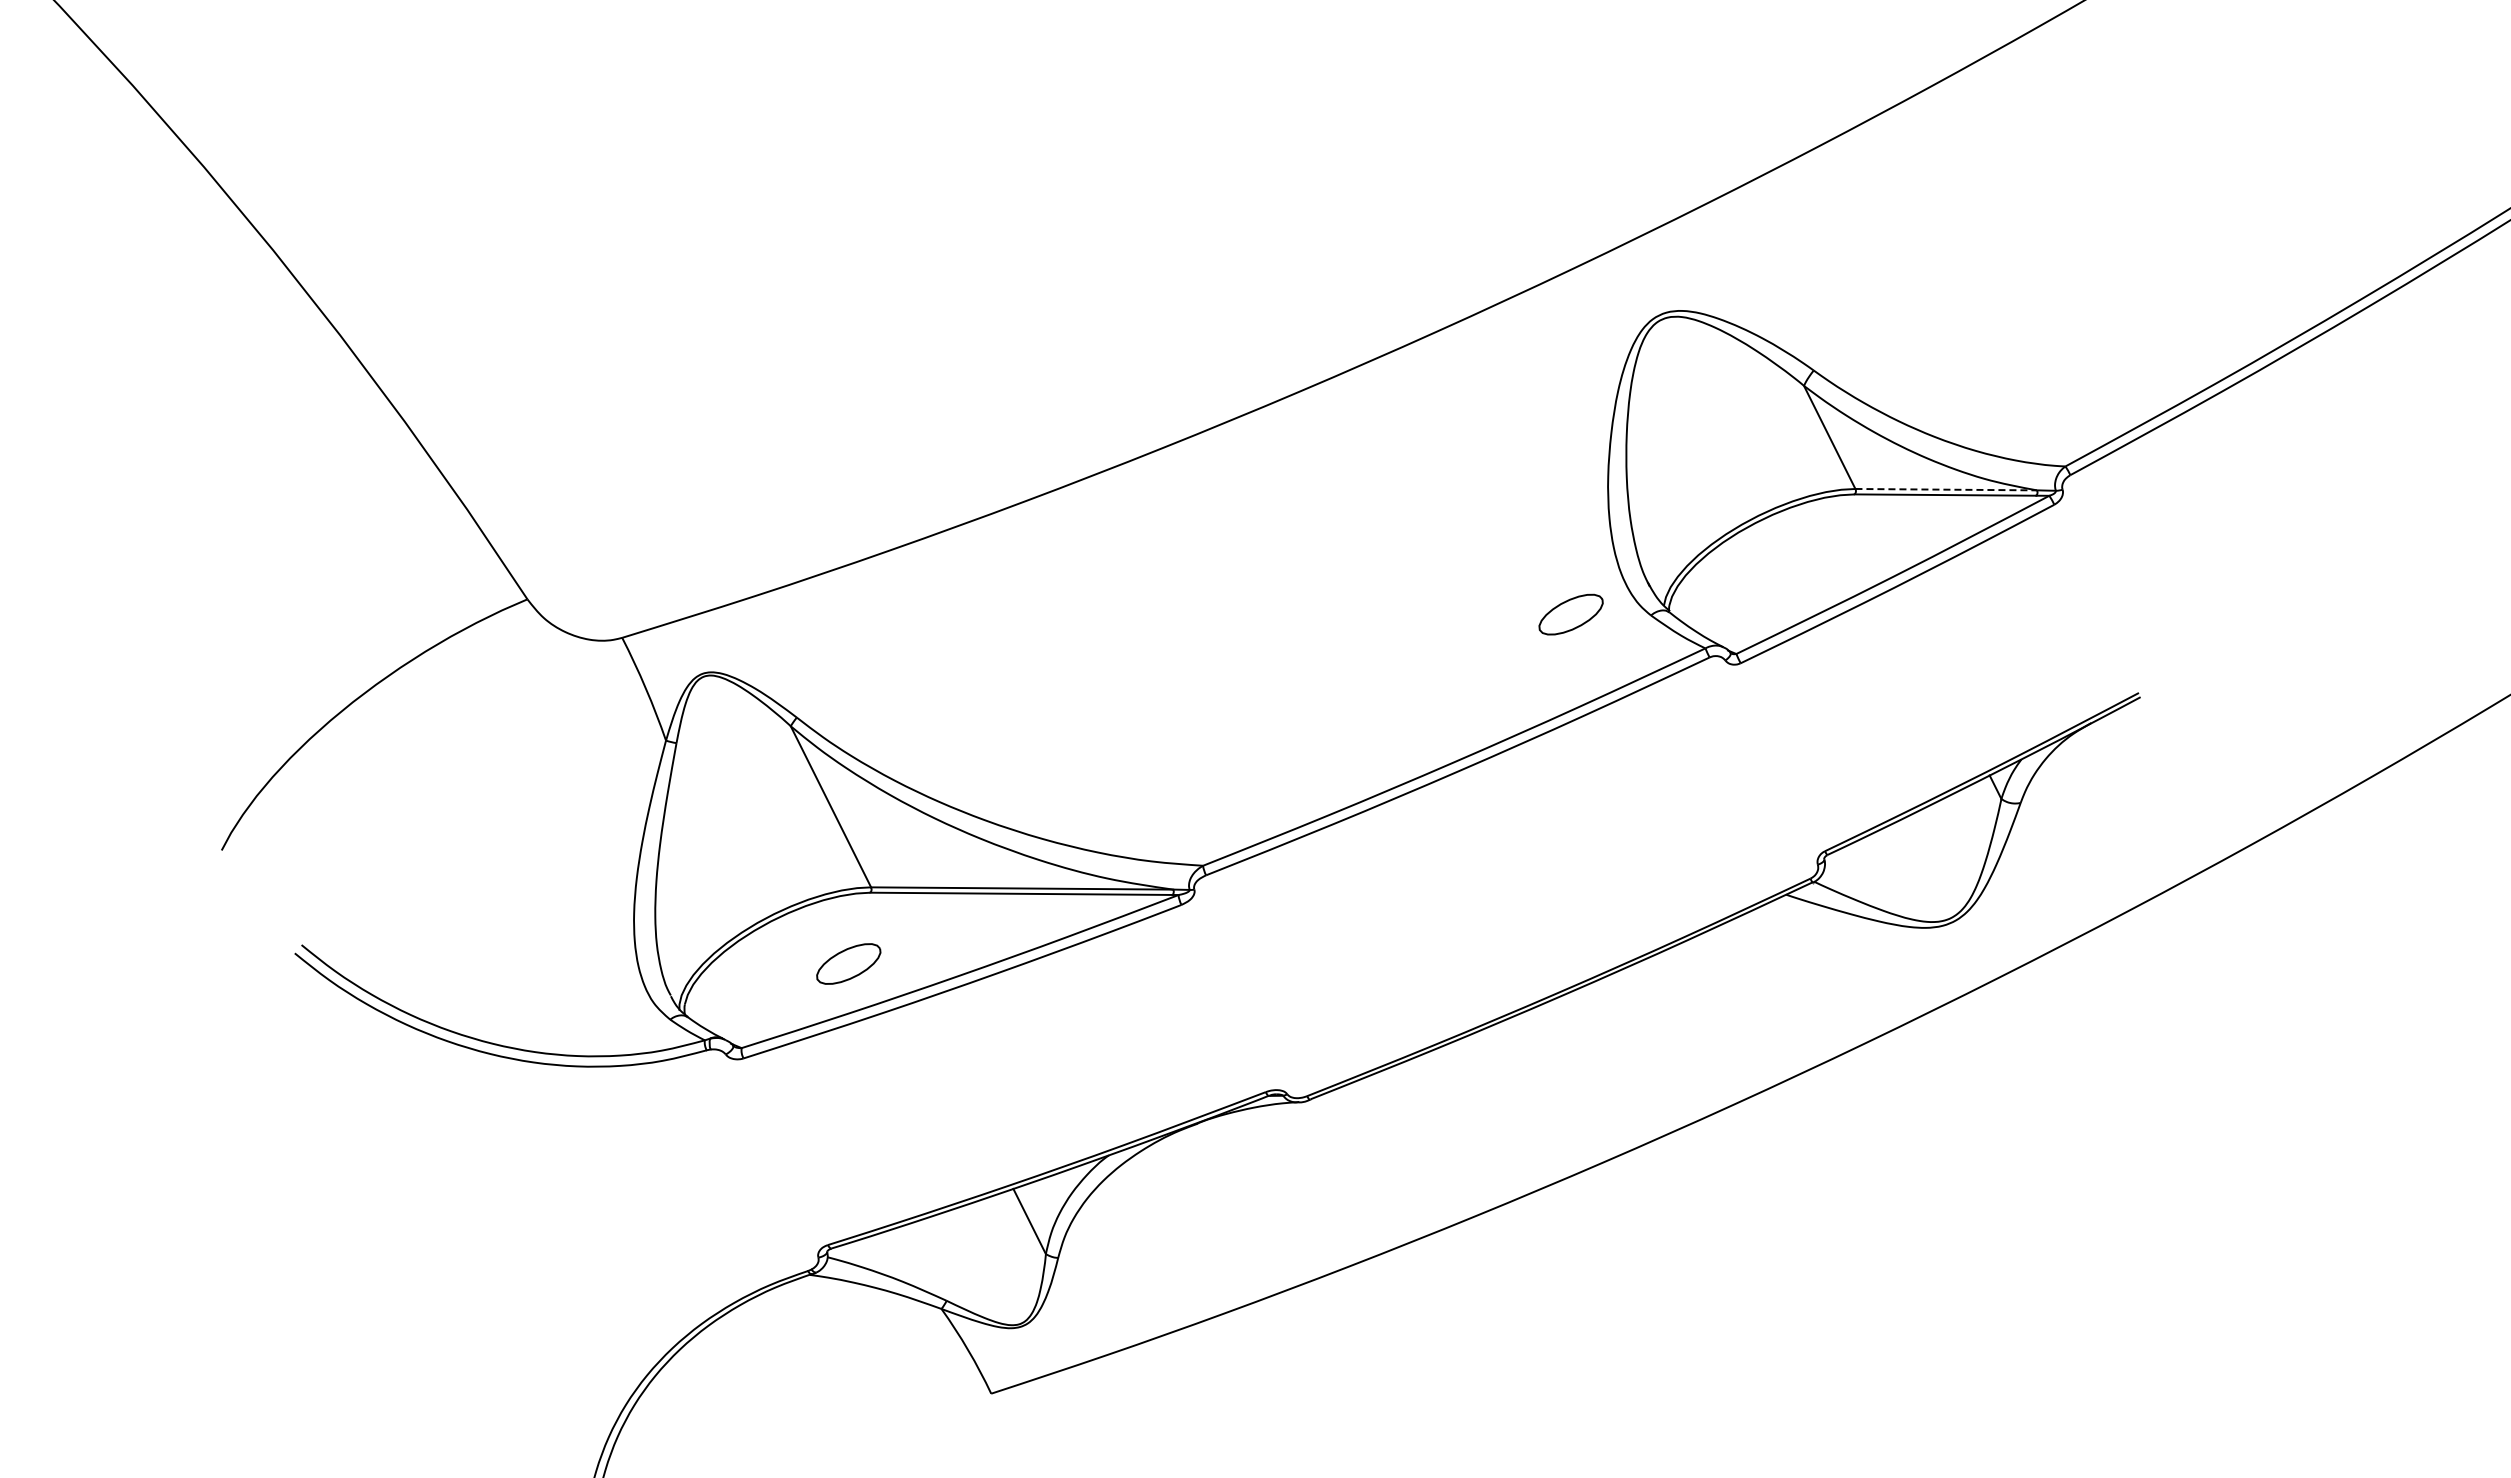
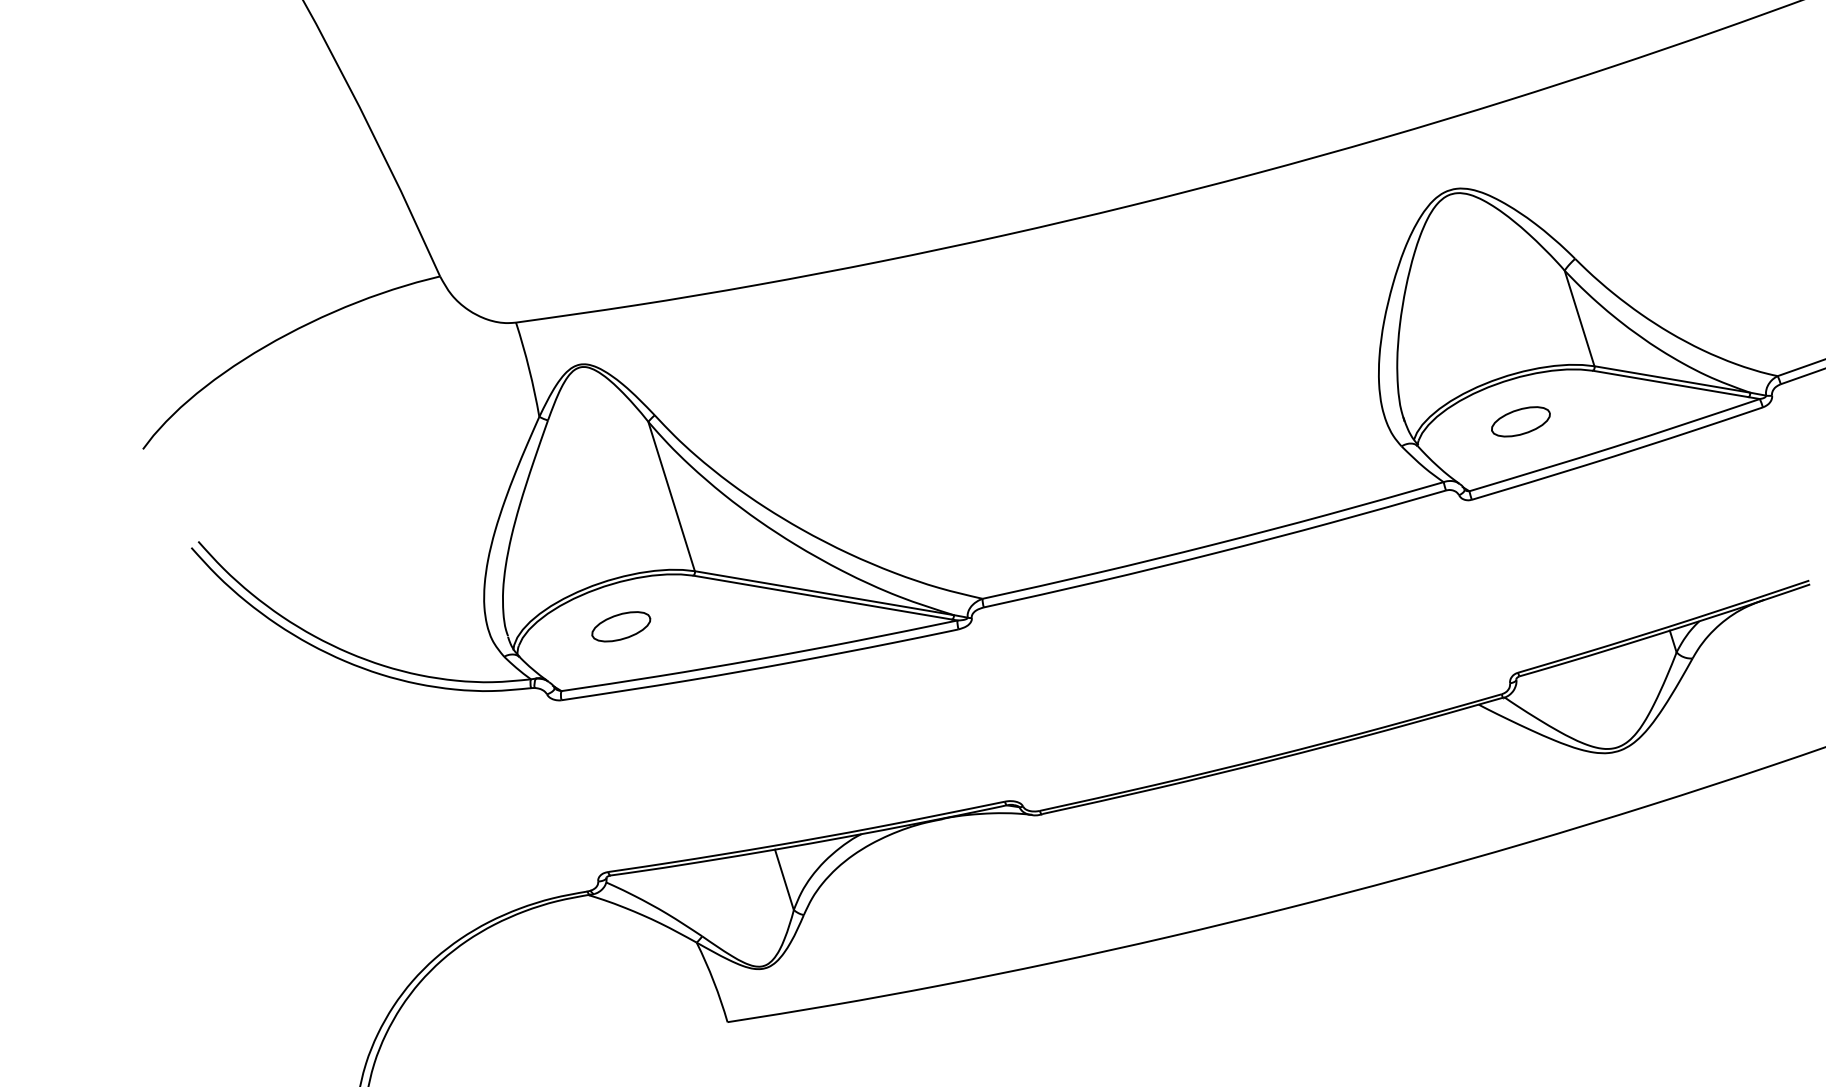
line: (1946, 489) -> (1672, 379), dashed -> solid
part: (1570, 614) -> (1520, 421), moved
part: (848, 963) -> (621, 626), moved

